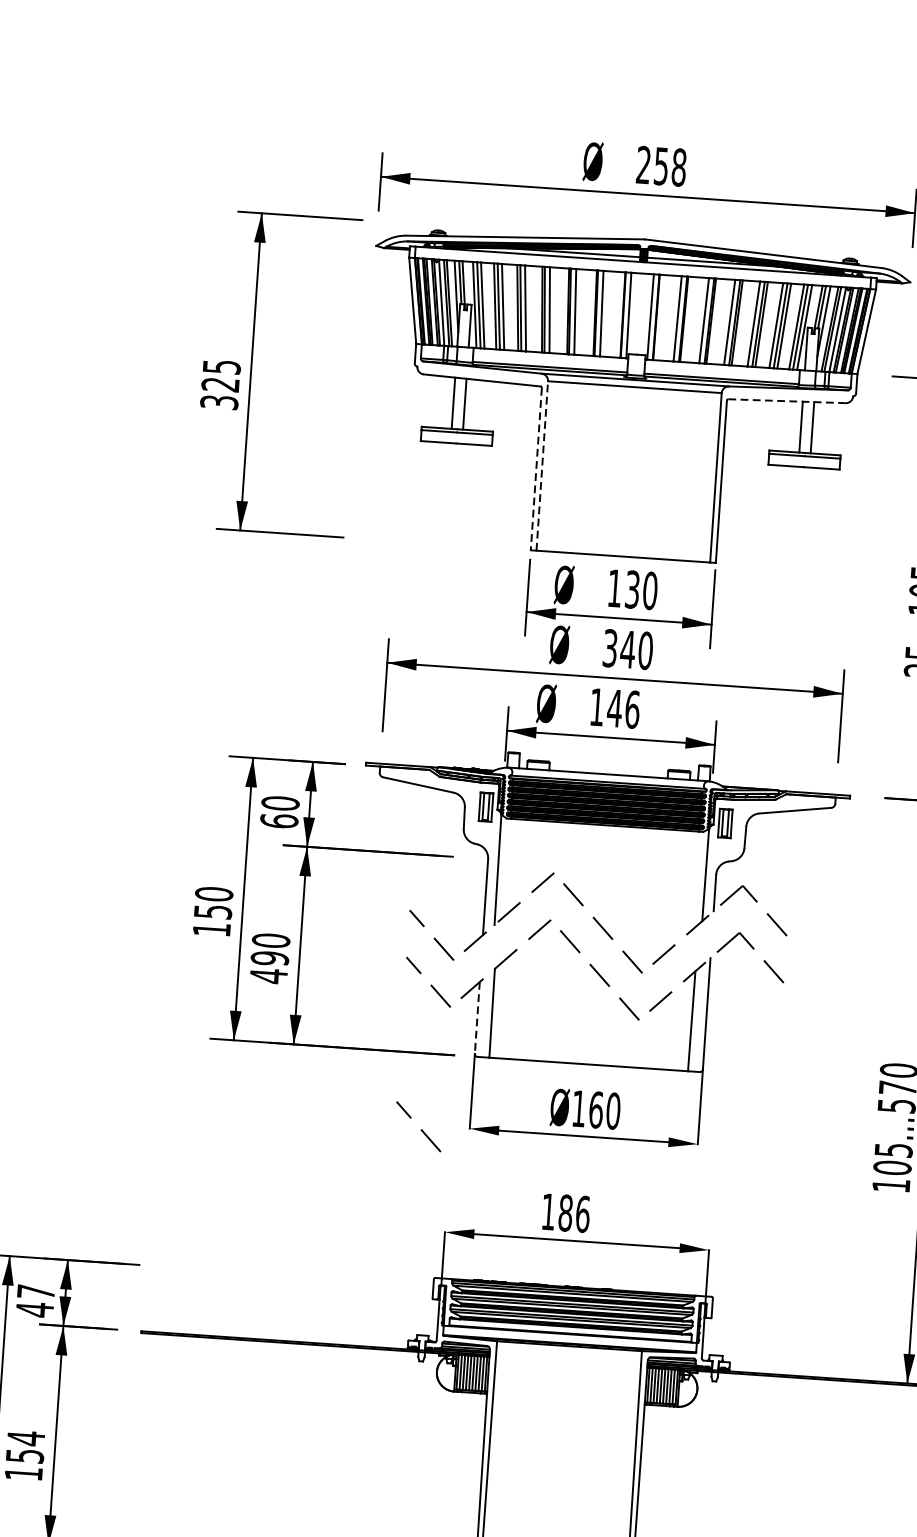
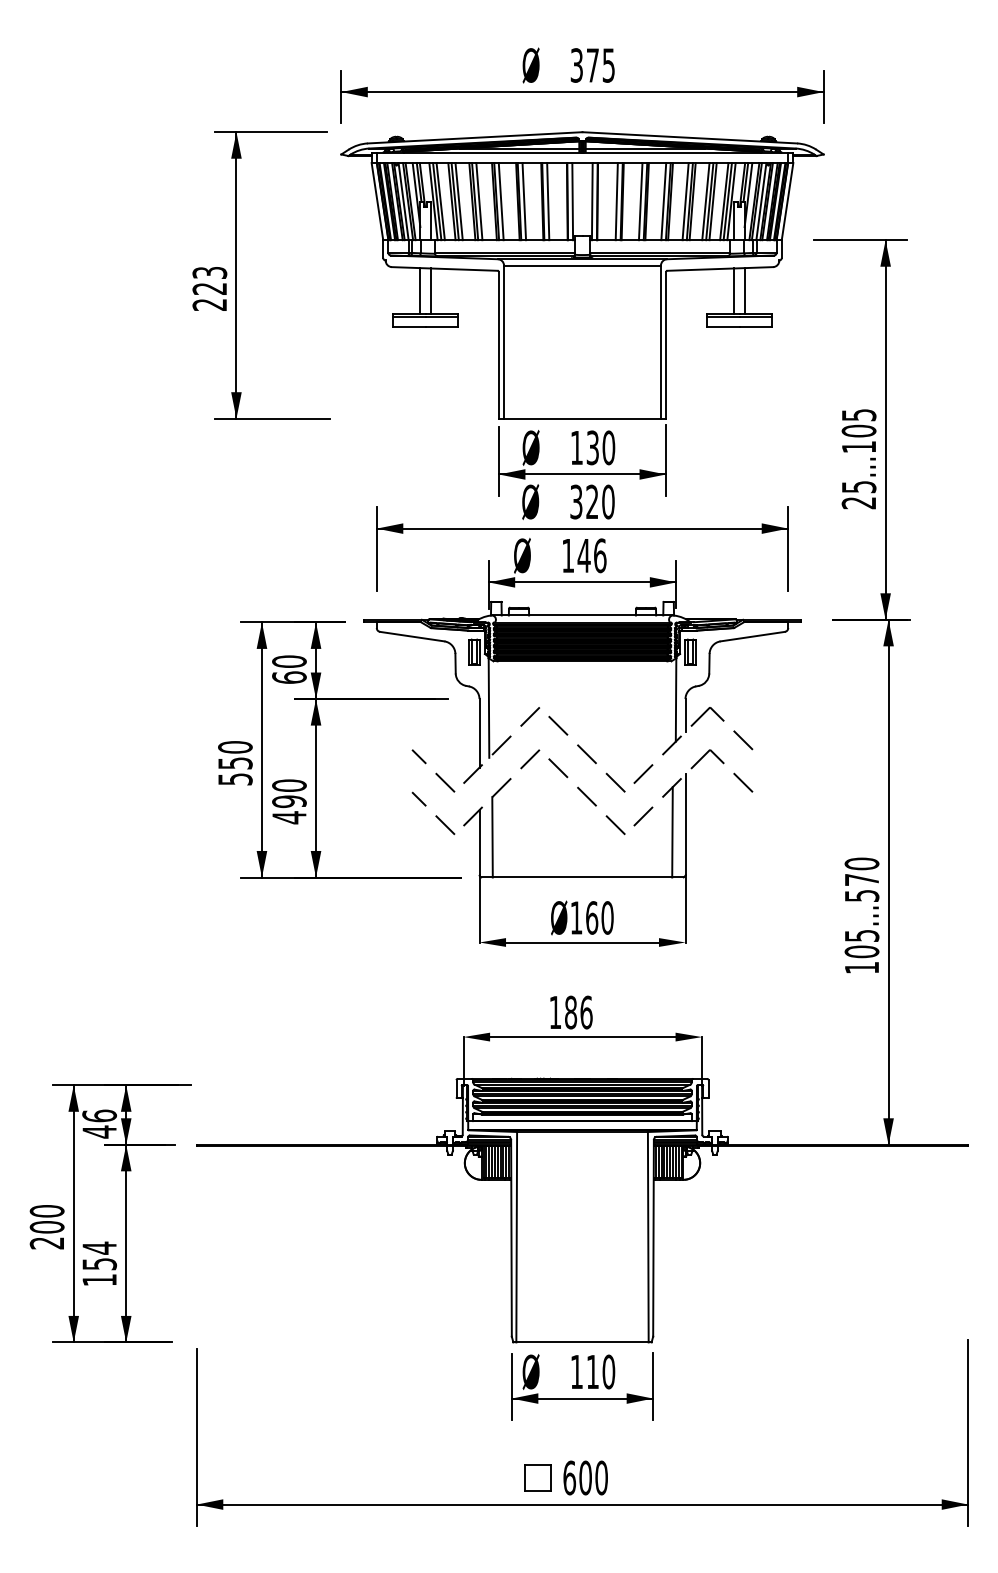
text: (661, 166) -> (592, 65), 258 -> 375
text: (220, 384) -> (209, 288), 325 -> 223
line: (787, 400) -> (720, 268), dashed -> solid
line: (542, 466) -> (504, 342), dashed -> solid
line: (535, 469) -> (498, 345), dashed -> solid
text: (627, 648) -> (591, 501), 340 -> 320
text: (211, 929) -> (235, 779), 150 -> 550
line: (477, 1017) -> (479, 842), dashed -> solid
line: (421, 1128) -> (436, 945), removed
text: (36, 1291) -> (99, 1115), 47 -> 46

